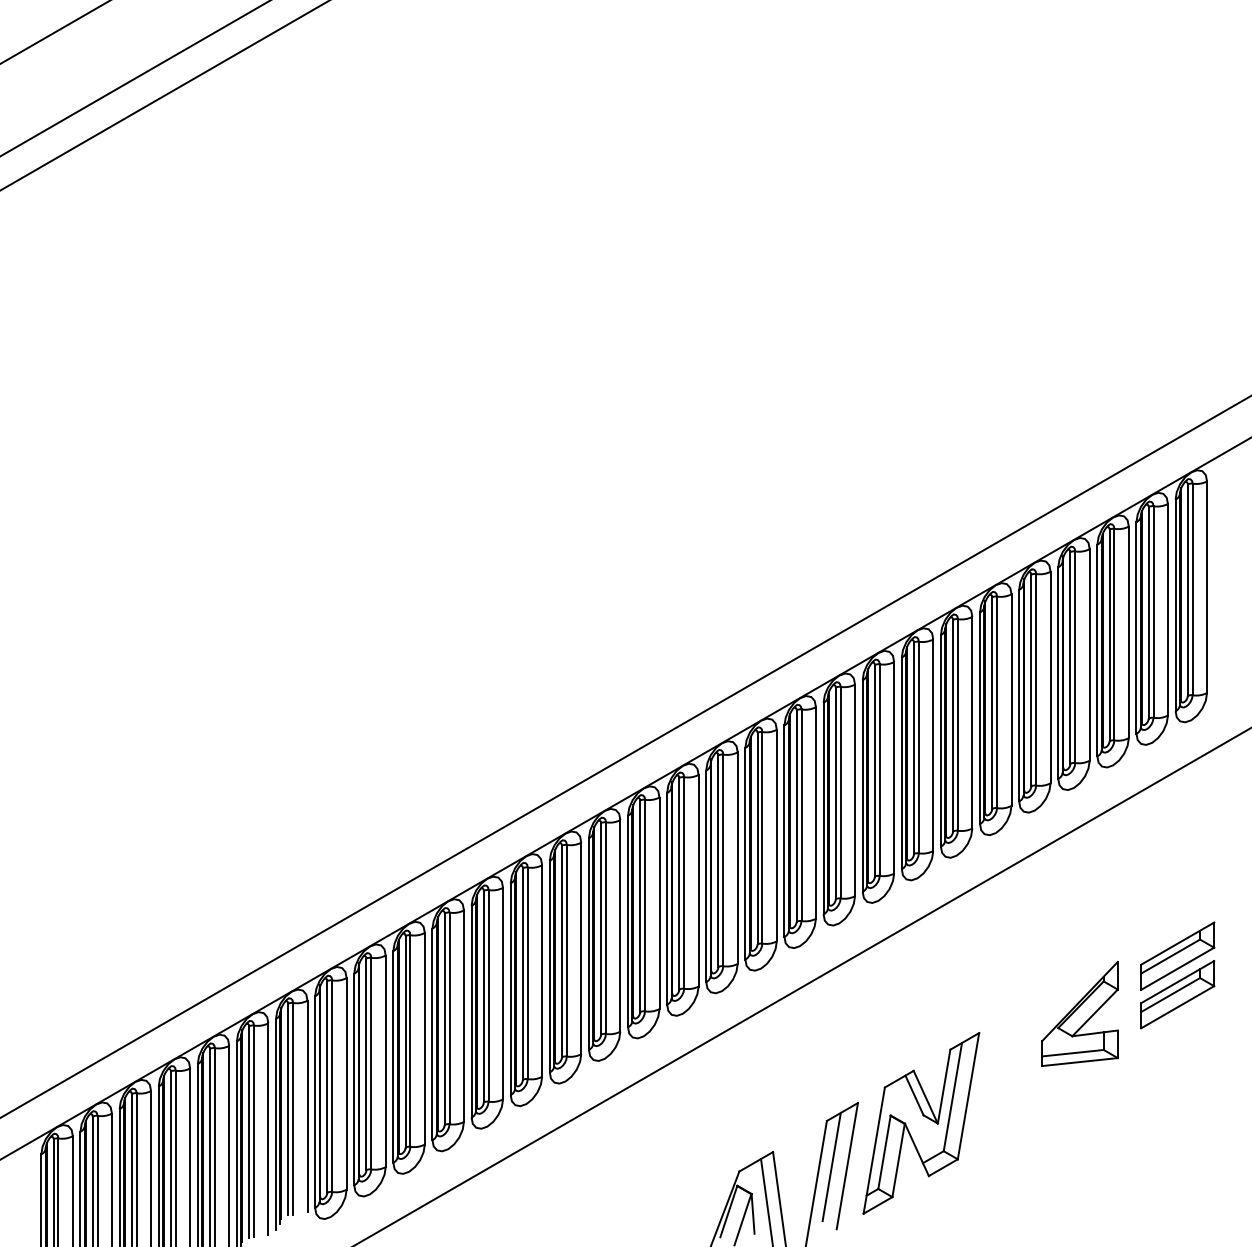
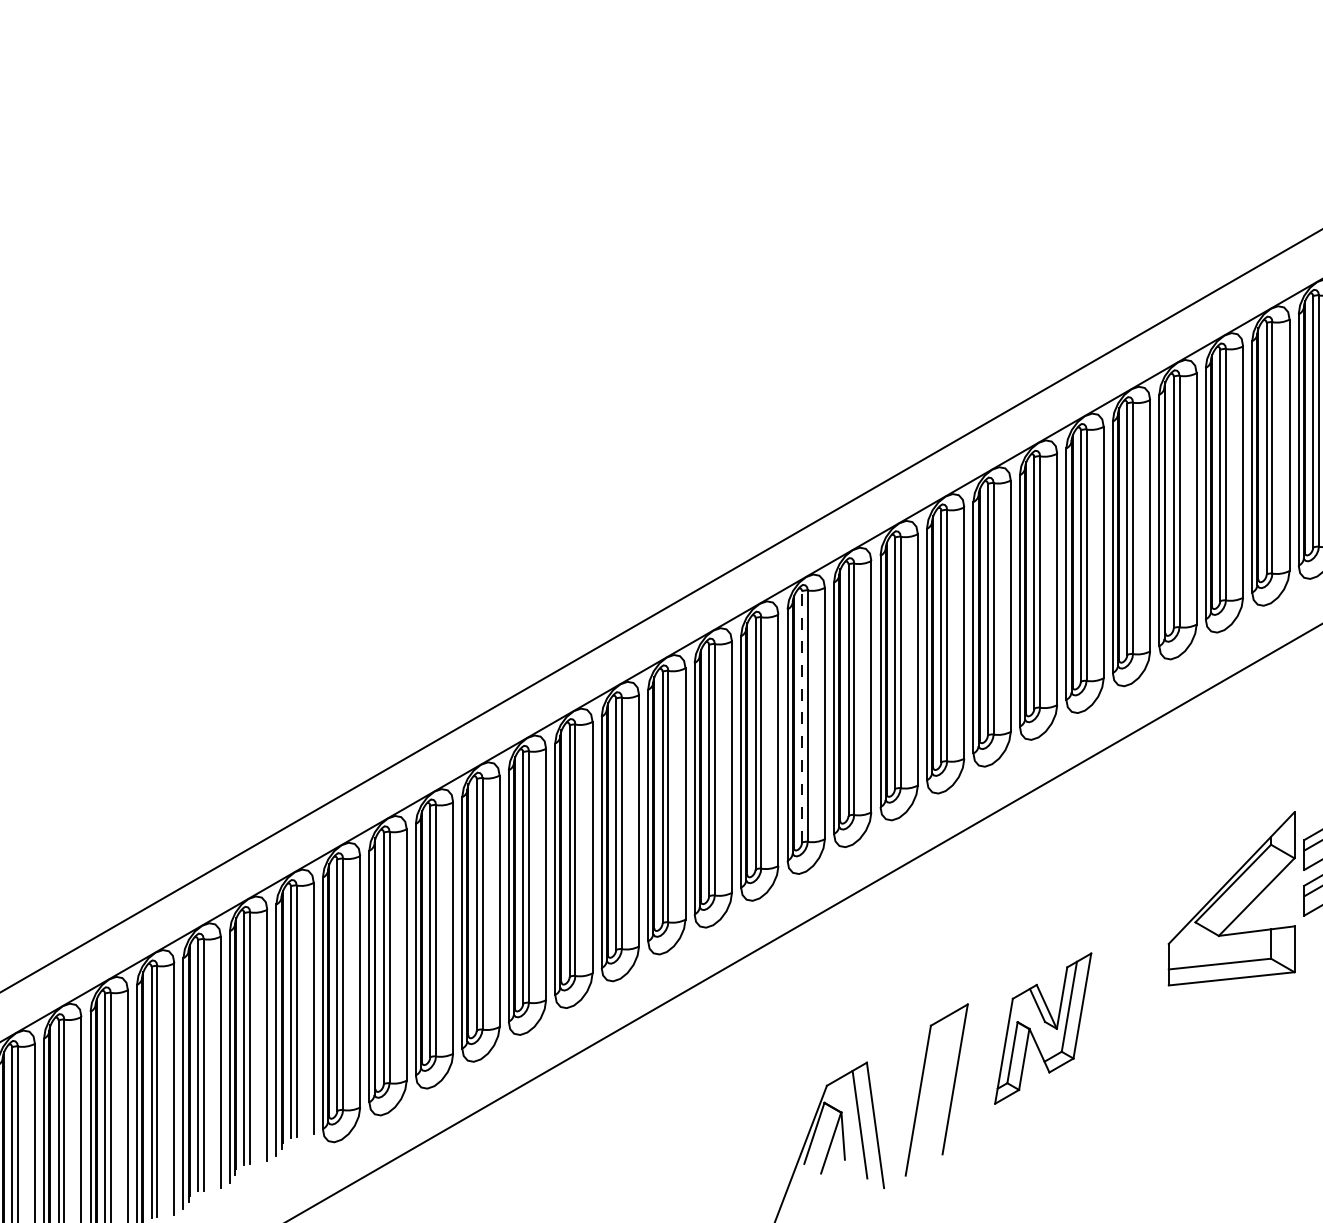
line: (718, 861) -> (802, 717), solid -> dashed
part: (1079, 1013) -> (1231, 898), size x1.4
part: (921, 1123) -> (1043, 1028), size x0.7
line: (831, 1166) -> (936, 1079), removed

